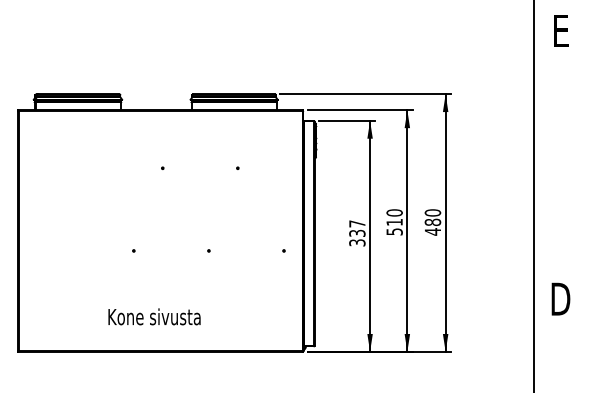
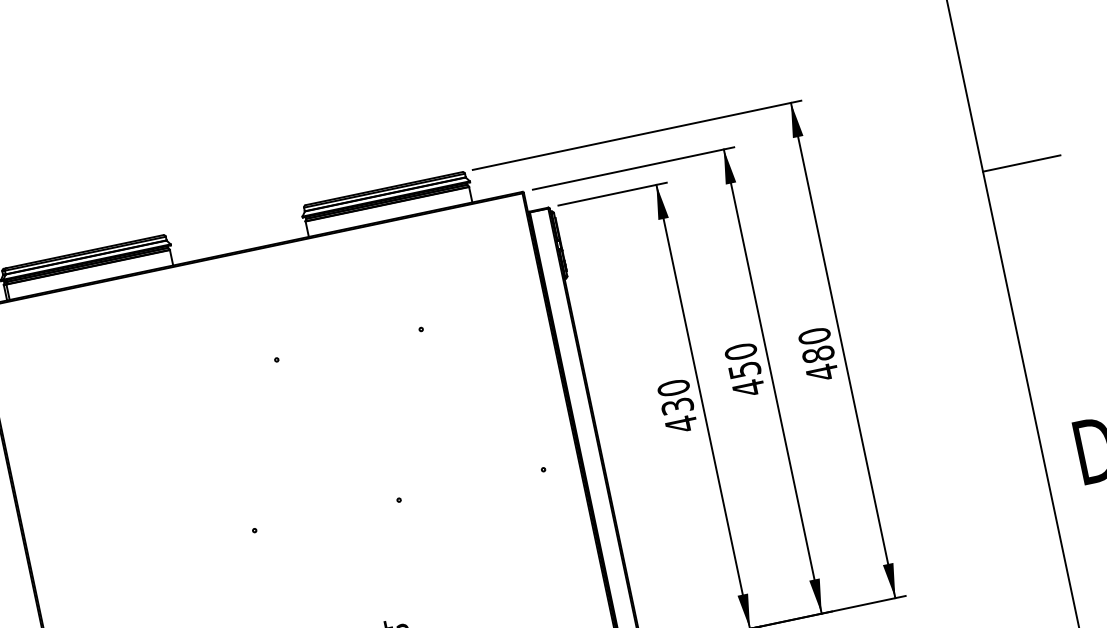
line: (554, 148) -> (1022, 163), added
text: (394, 227) -> (746, 379), 510 -> 450
text: (357, 233) -> (677, 406), 337 -> 430

